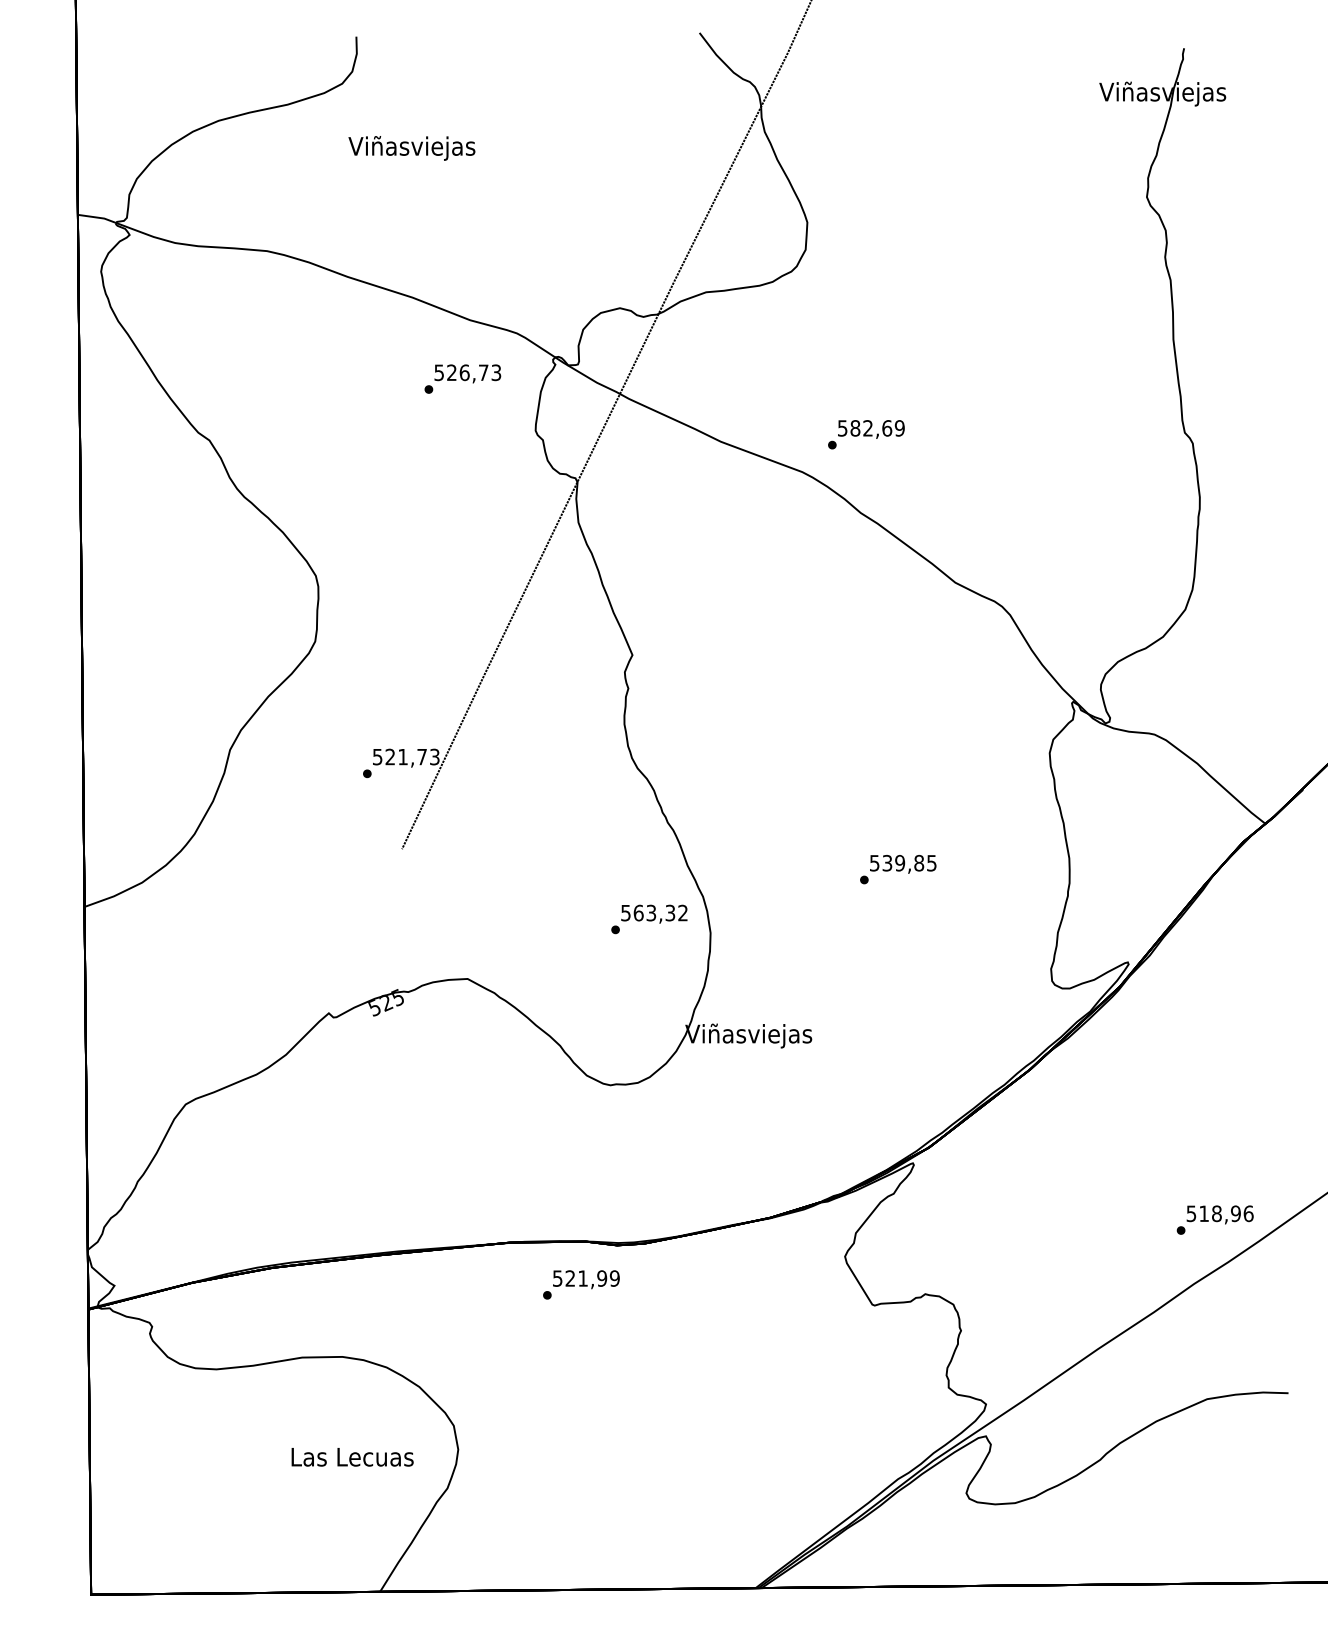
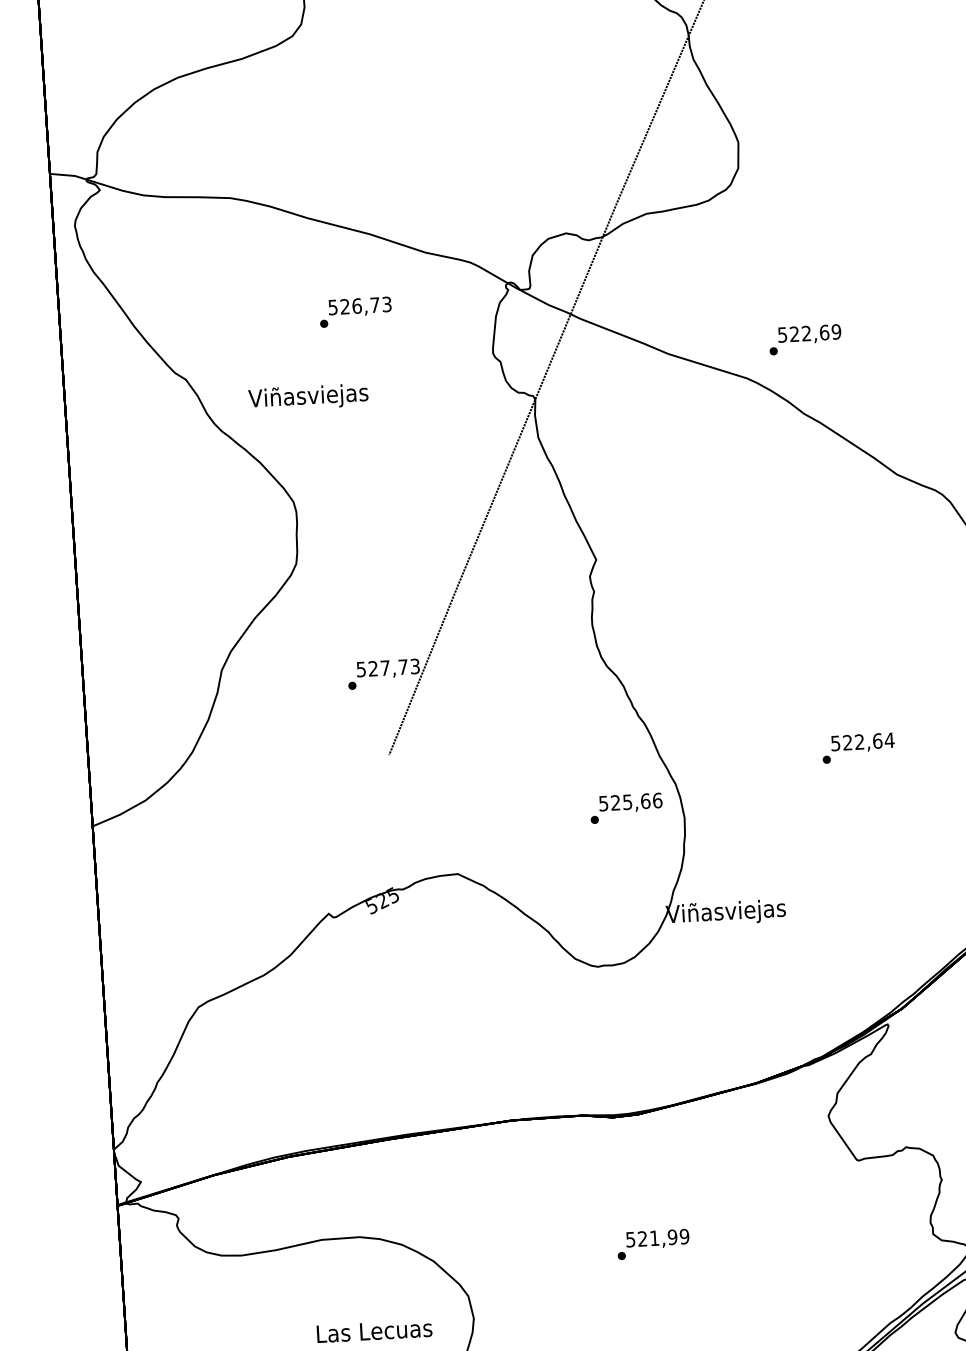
text: (411, 148) -> (308, 397), moved
text: (462, 378) -> (355, 311), moved
text: (855, 428) -> (794, 334), 582,69 -> 522,69
text: (402, 757) -> (384, 668), 521,73 -> 527,73
text: (909, 863) -> (868, 741), 539,85 -> 522,64
text: (660, 912) -> (636, 801), 563,32 -> 525,66
text: (581, 1284) -> (653, 1243), moved

